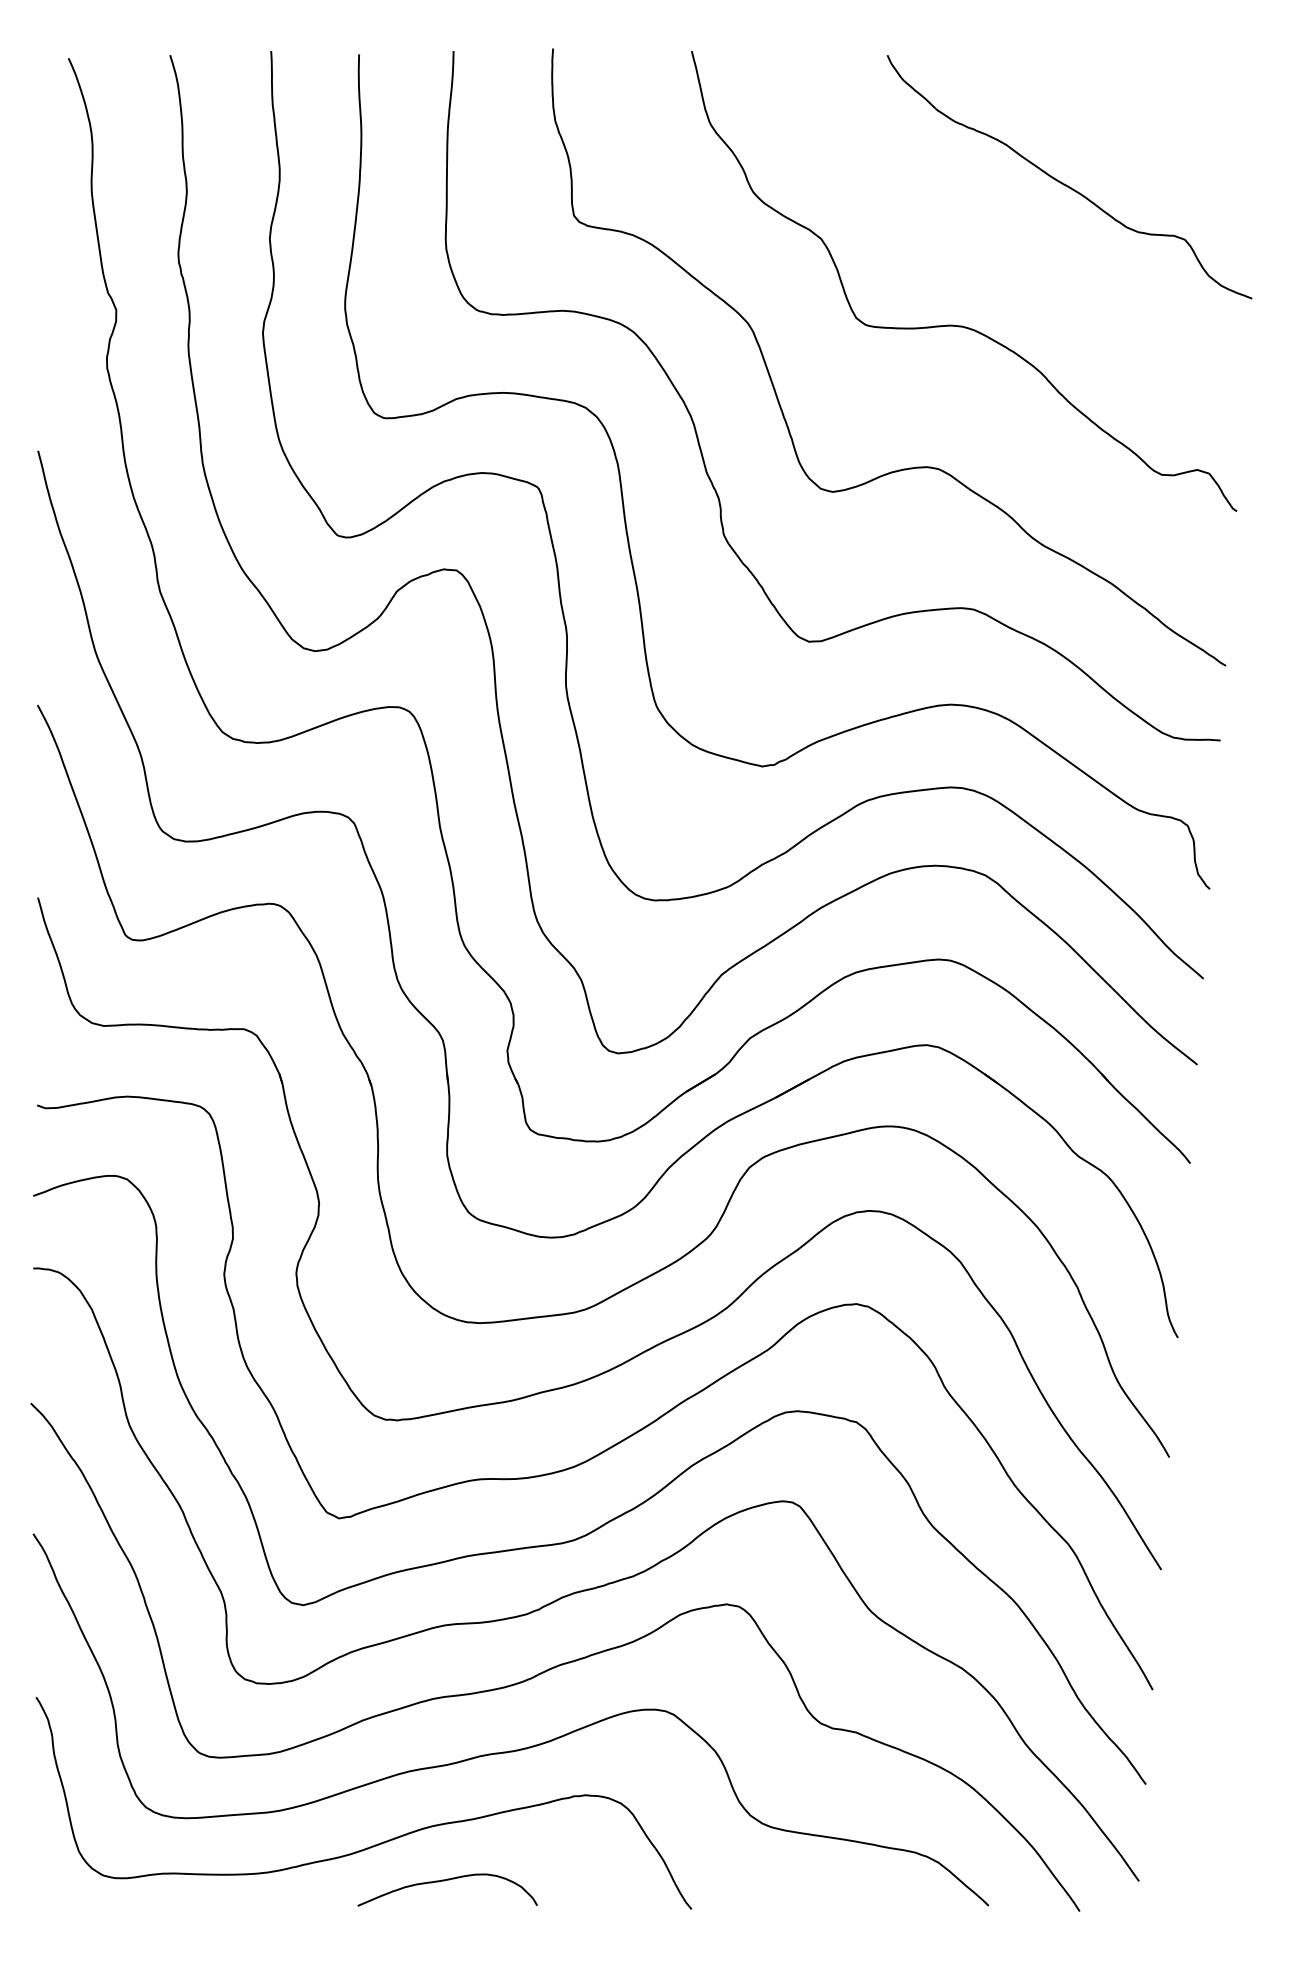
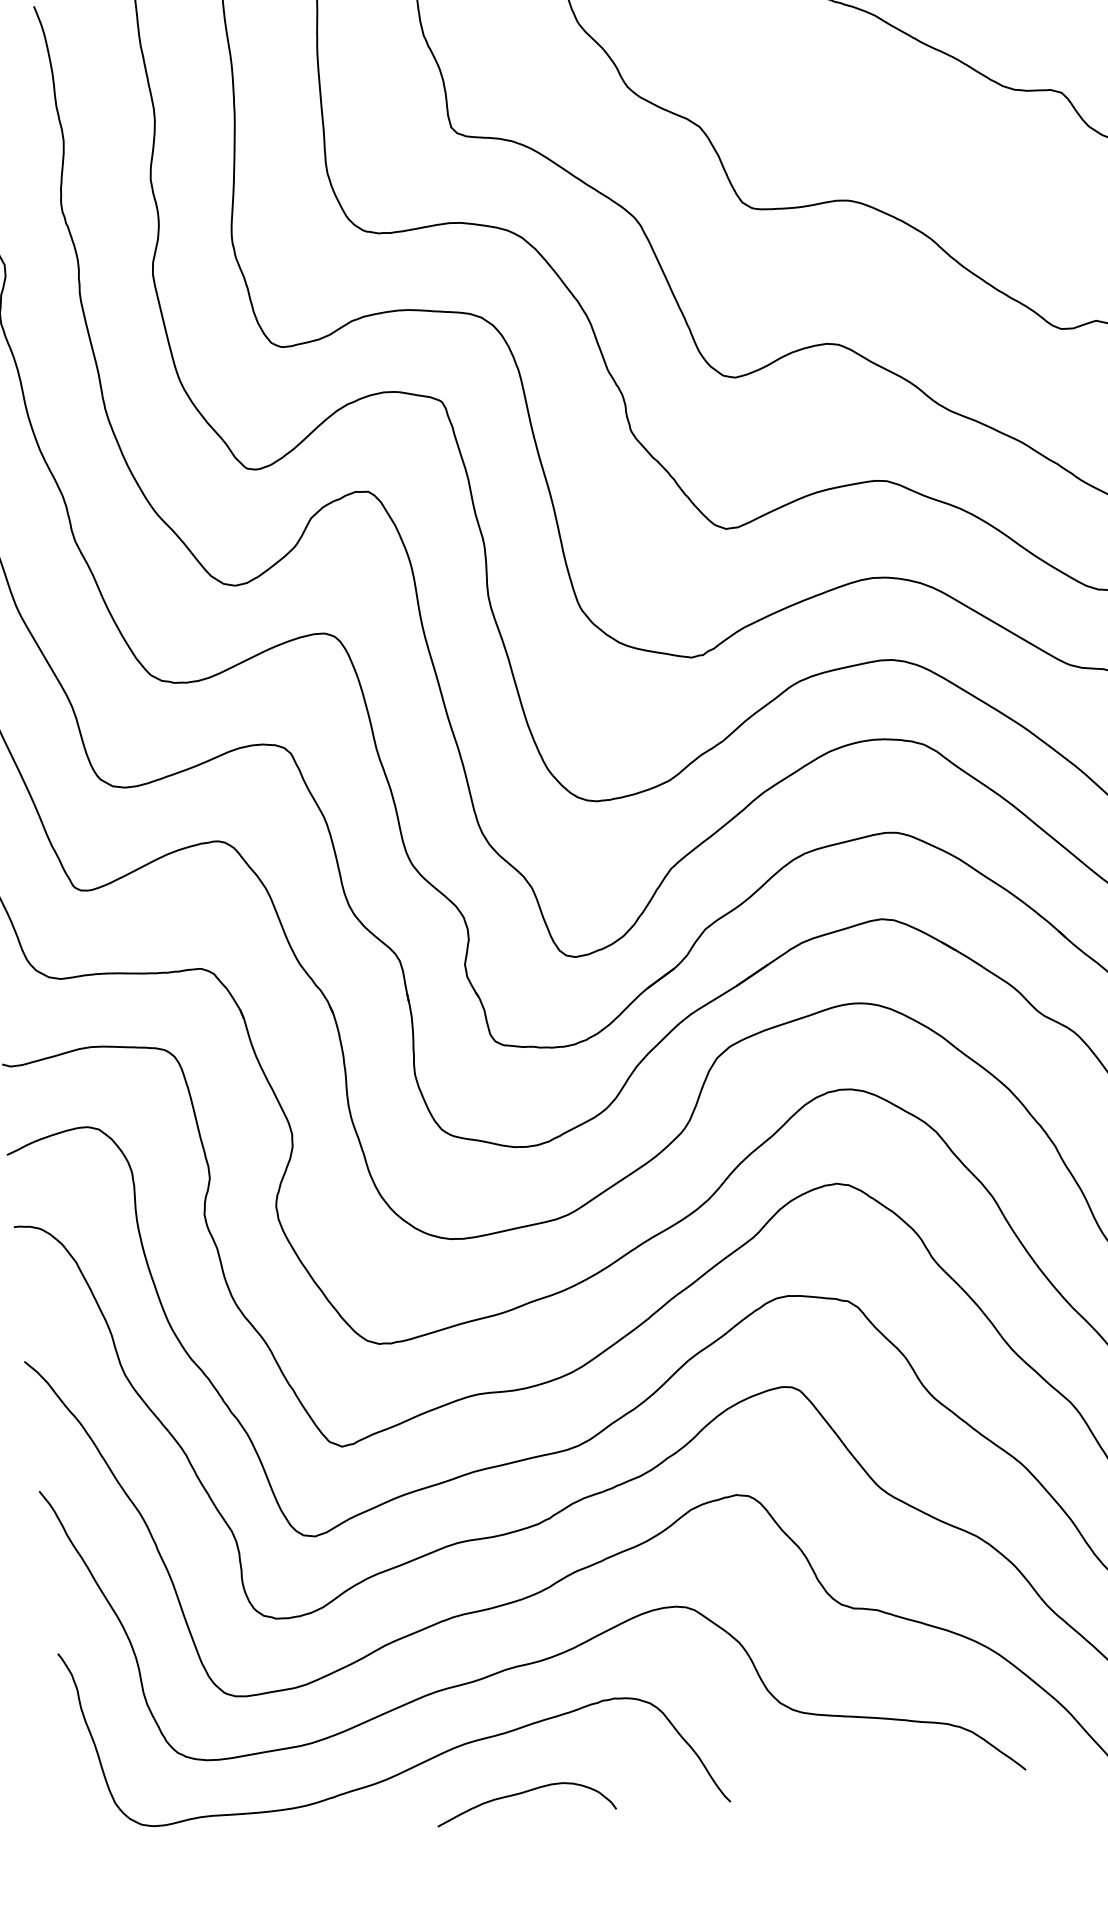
curve: (444, 1881) -> (521, 1794), moved

